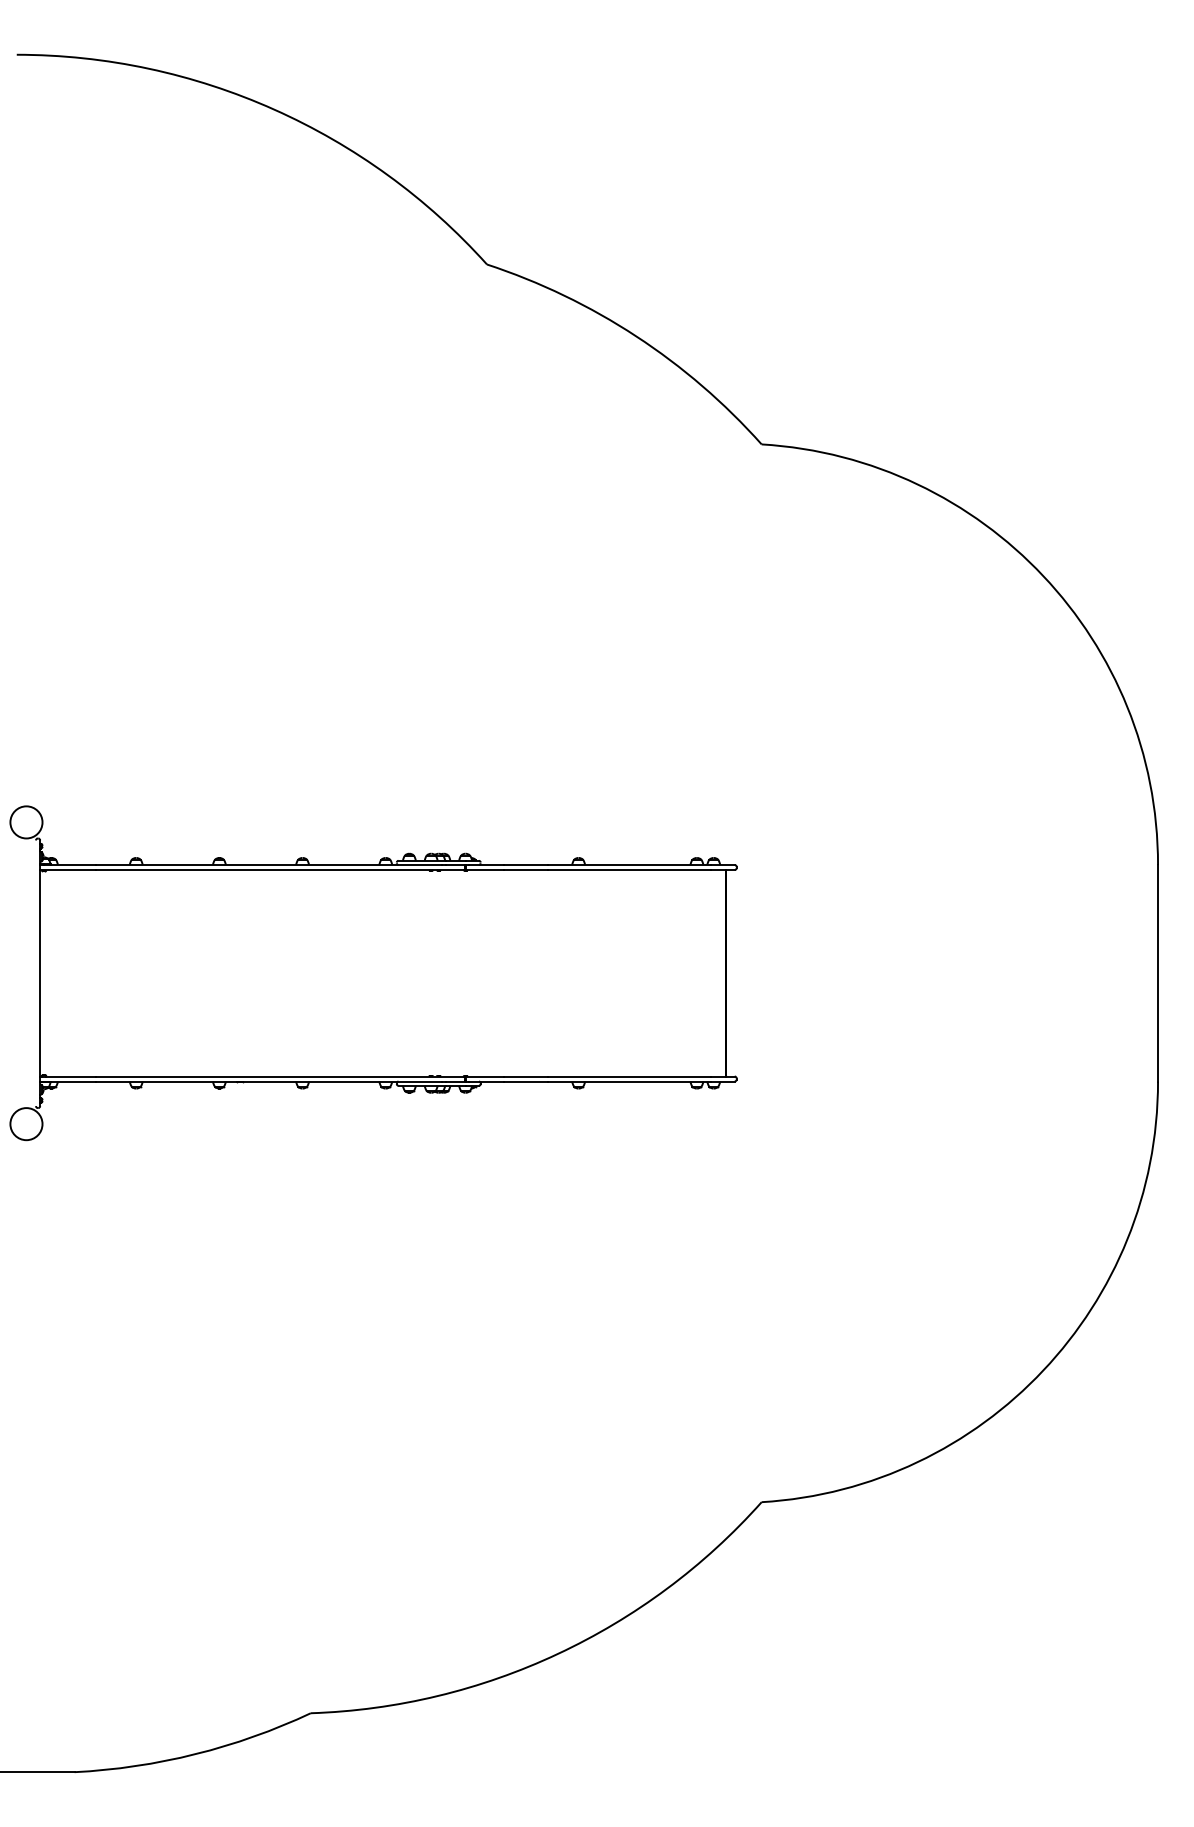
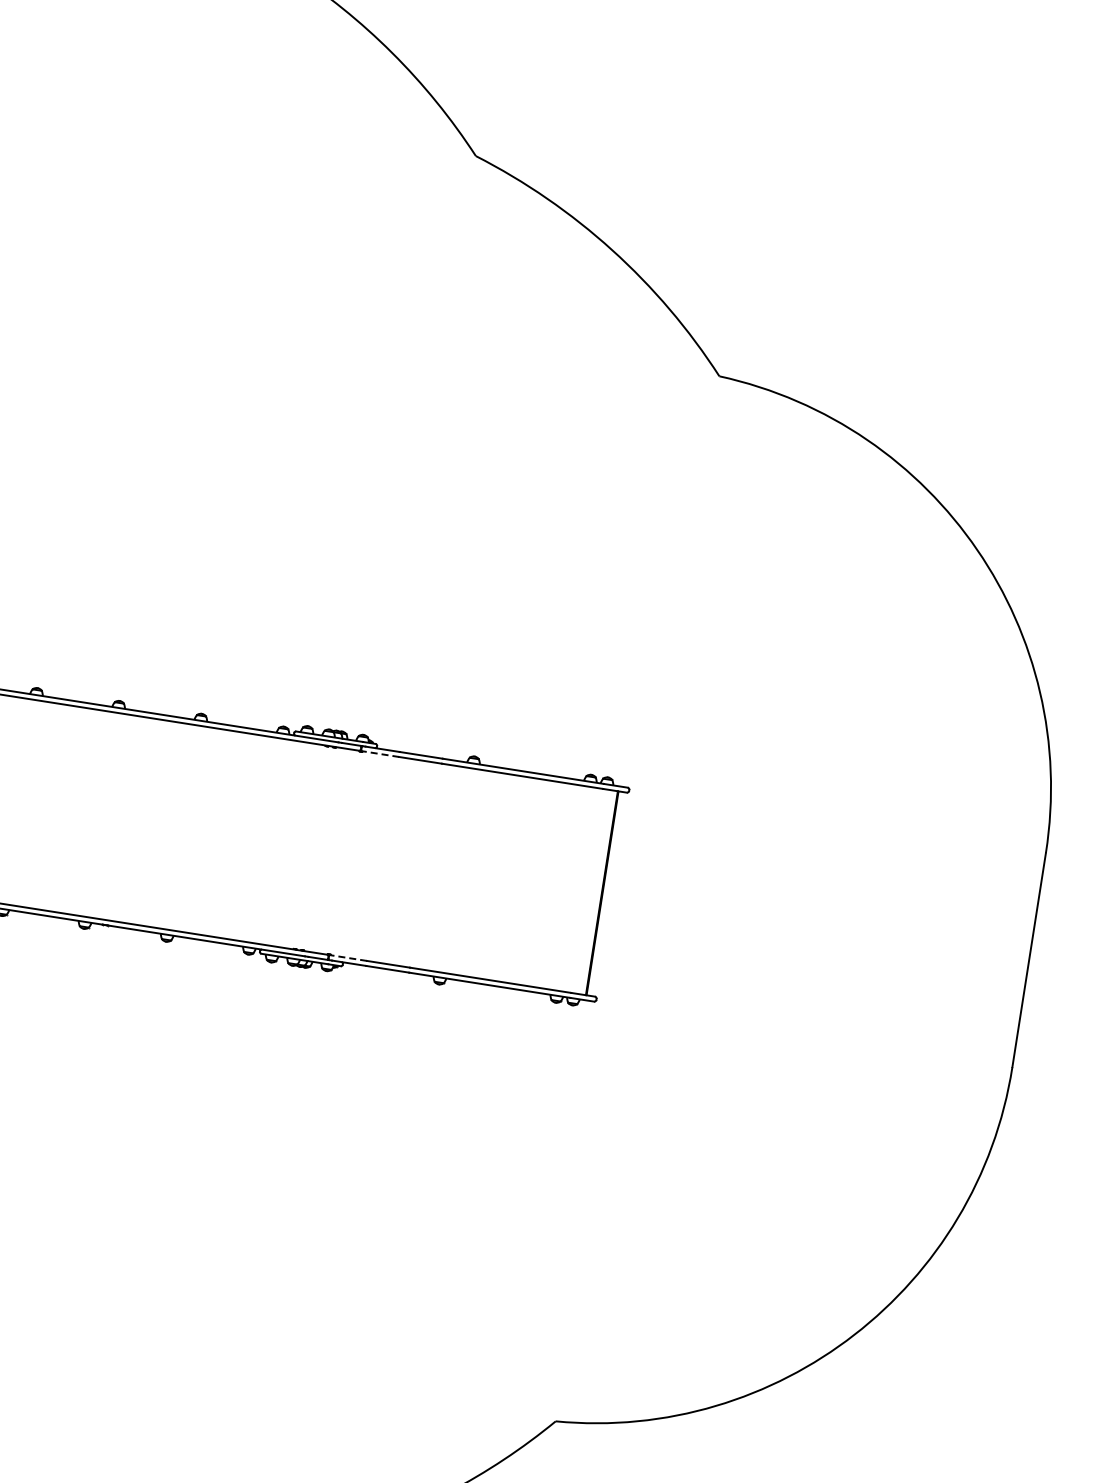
line: (484, 870) -> (379, 754), solid -> dashed
line: (484, 1076) -> (347, 957), solid -> dashed

